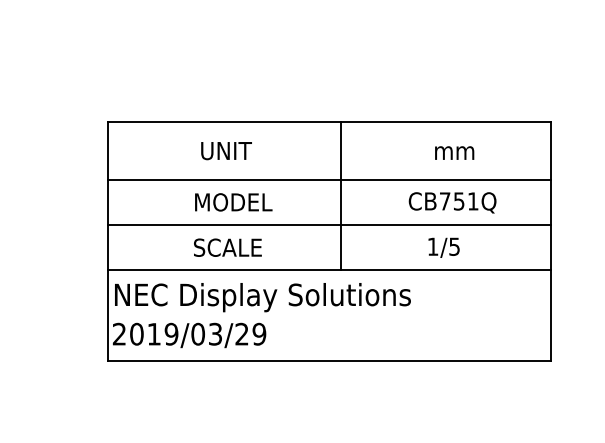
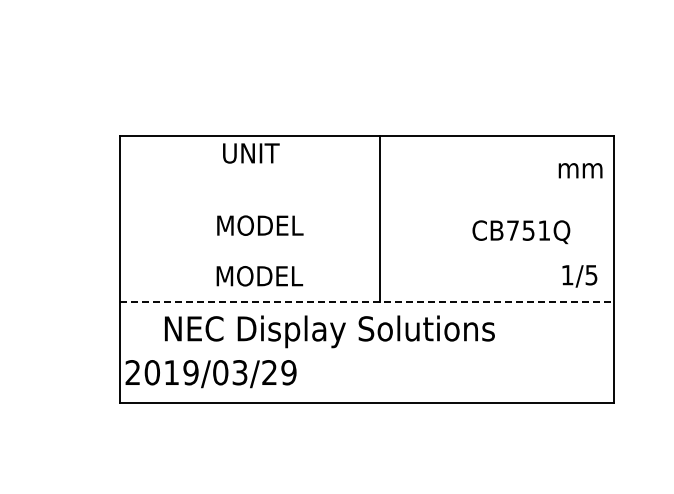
text: (226, 151) -> (251, 153), moved
text: (454, 152) -> (580, 170), moved
line: (328, 179) -> (366, 200), removed
text: (452, 203) -> (521, 232), moved
line: (328, 224) -> (366, 250), removed
text: (232, 247) -> (259, 276), SCALE -> MODEL
text: (443, 247) -> (579, 276), moved
line: (328, 270) -> (366, 301), solid -> dashed
text: (262, 297) -> (329, 331), moved

